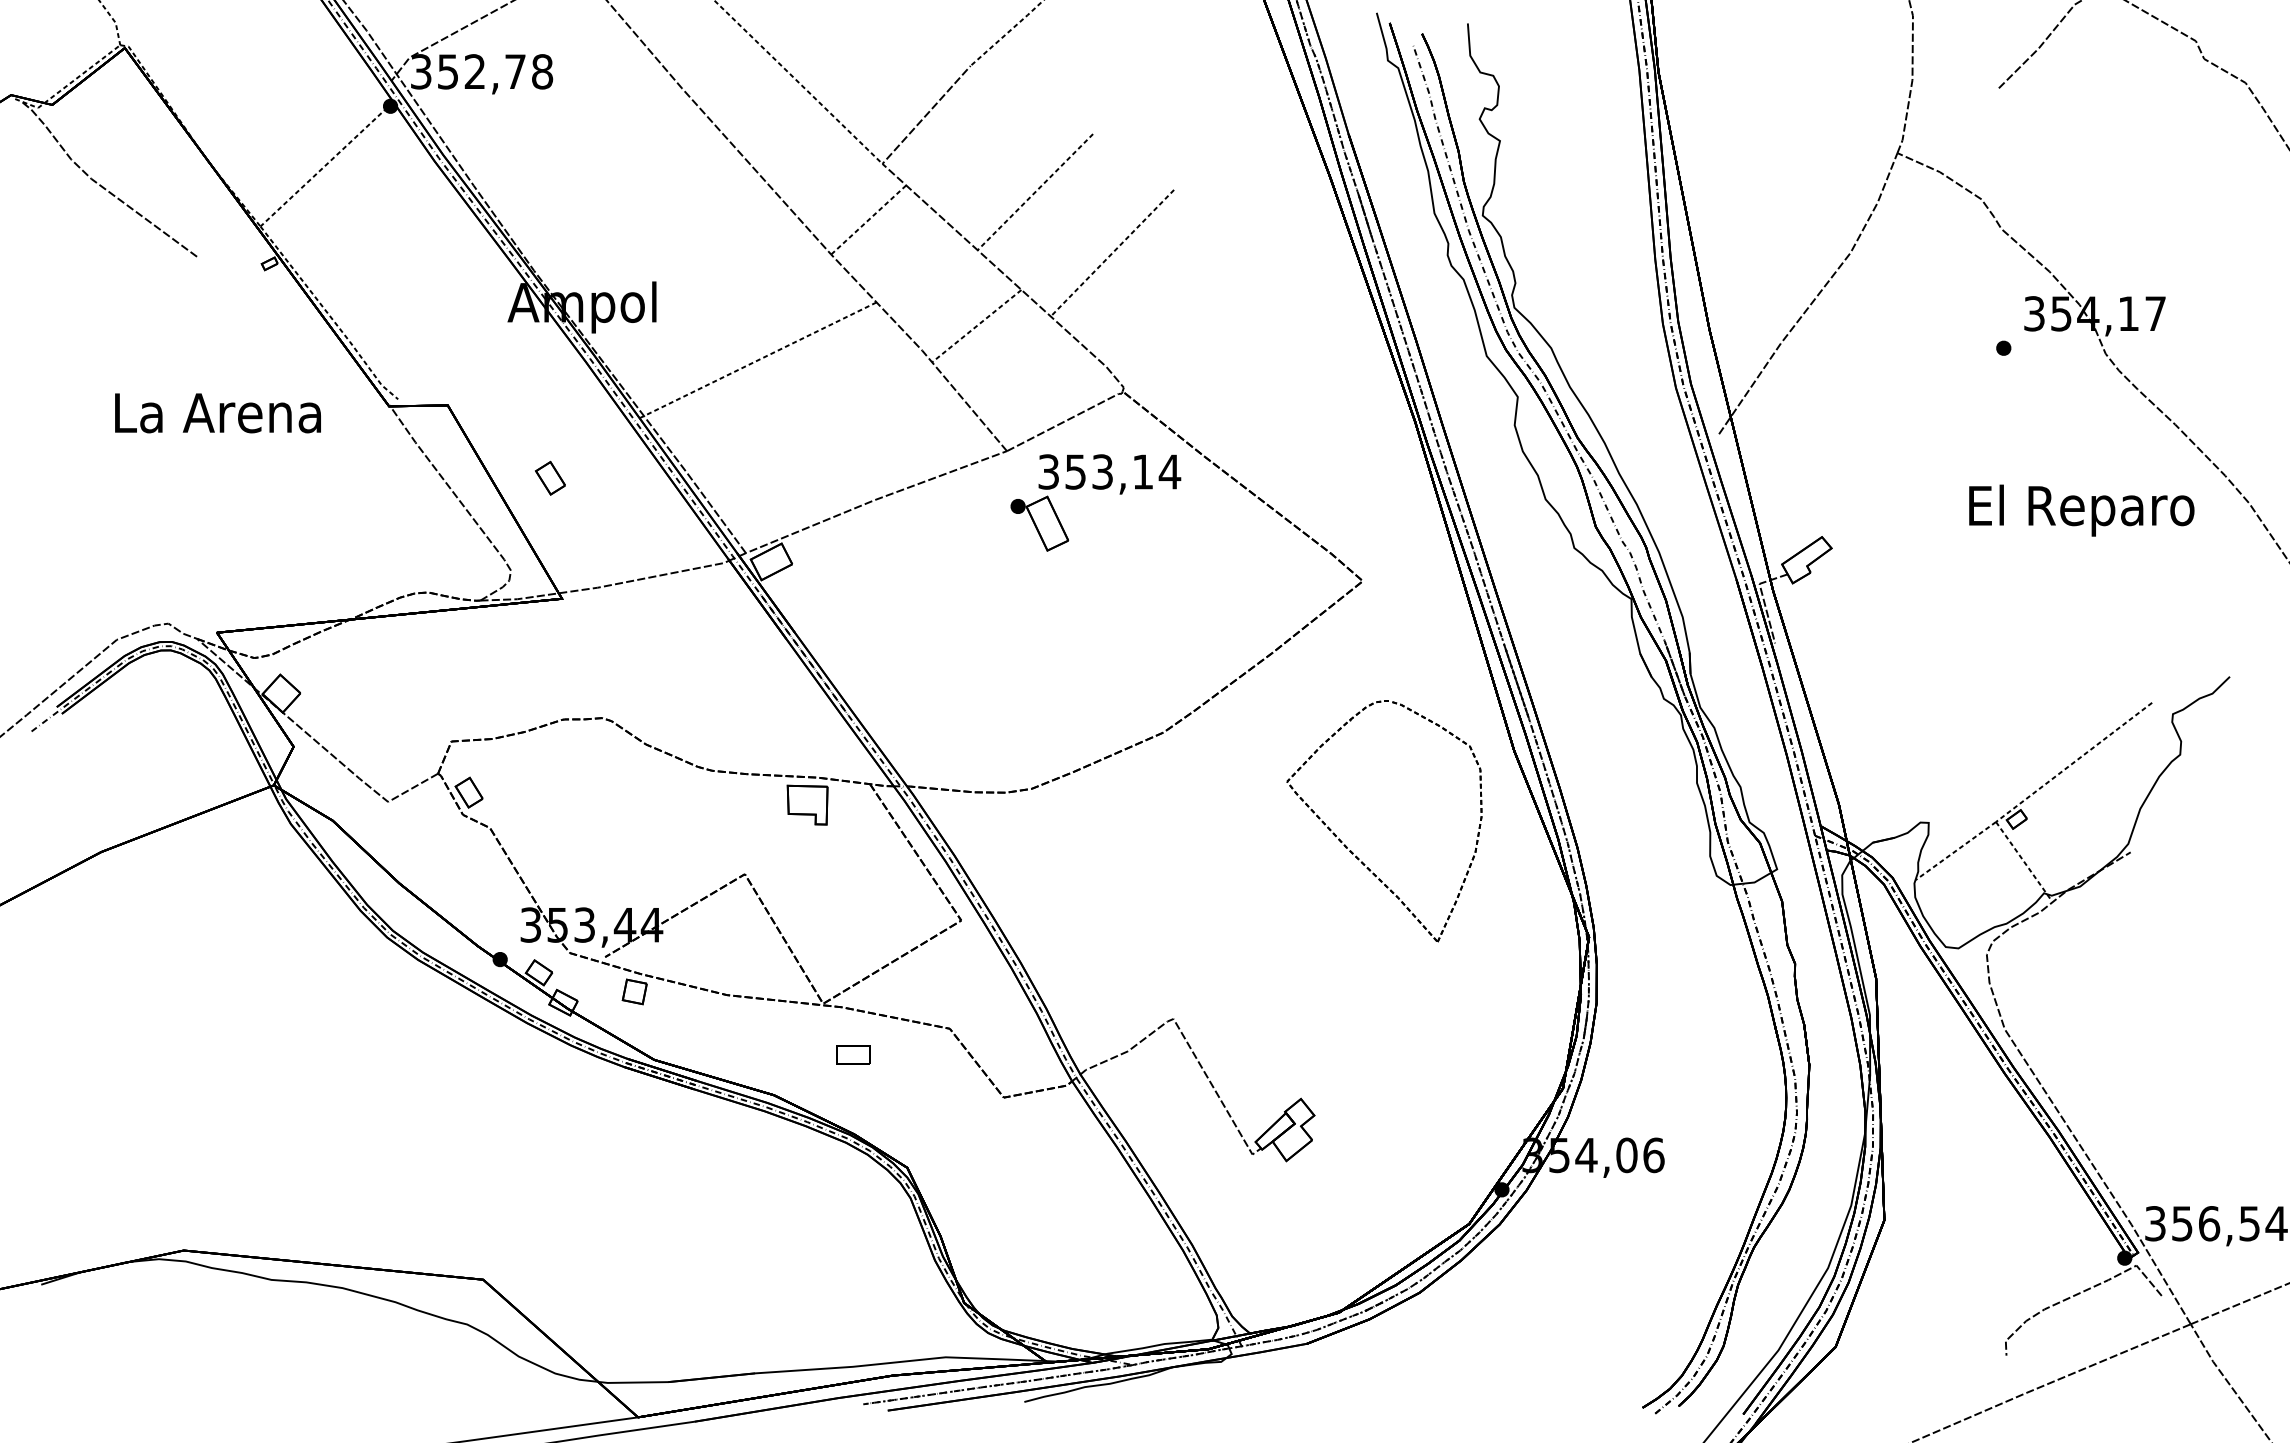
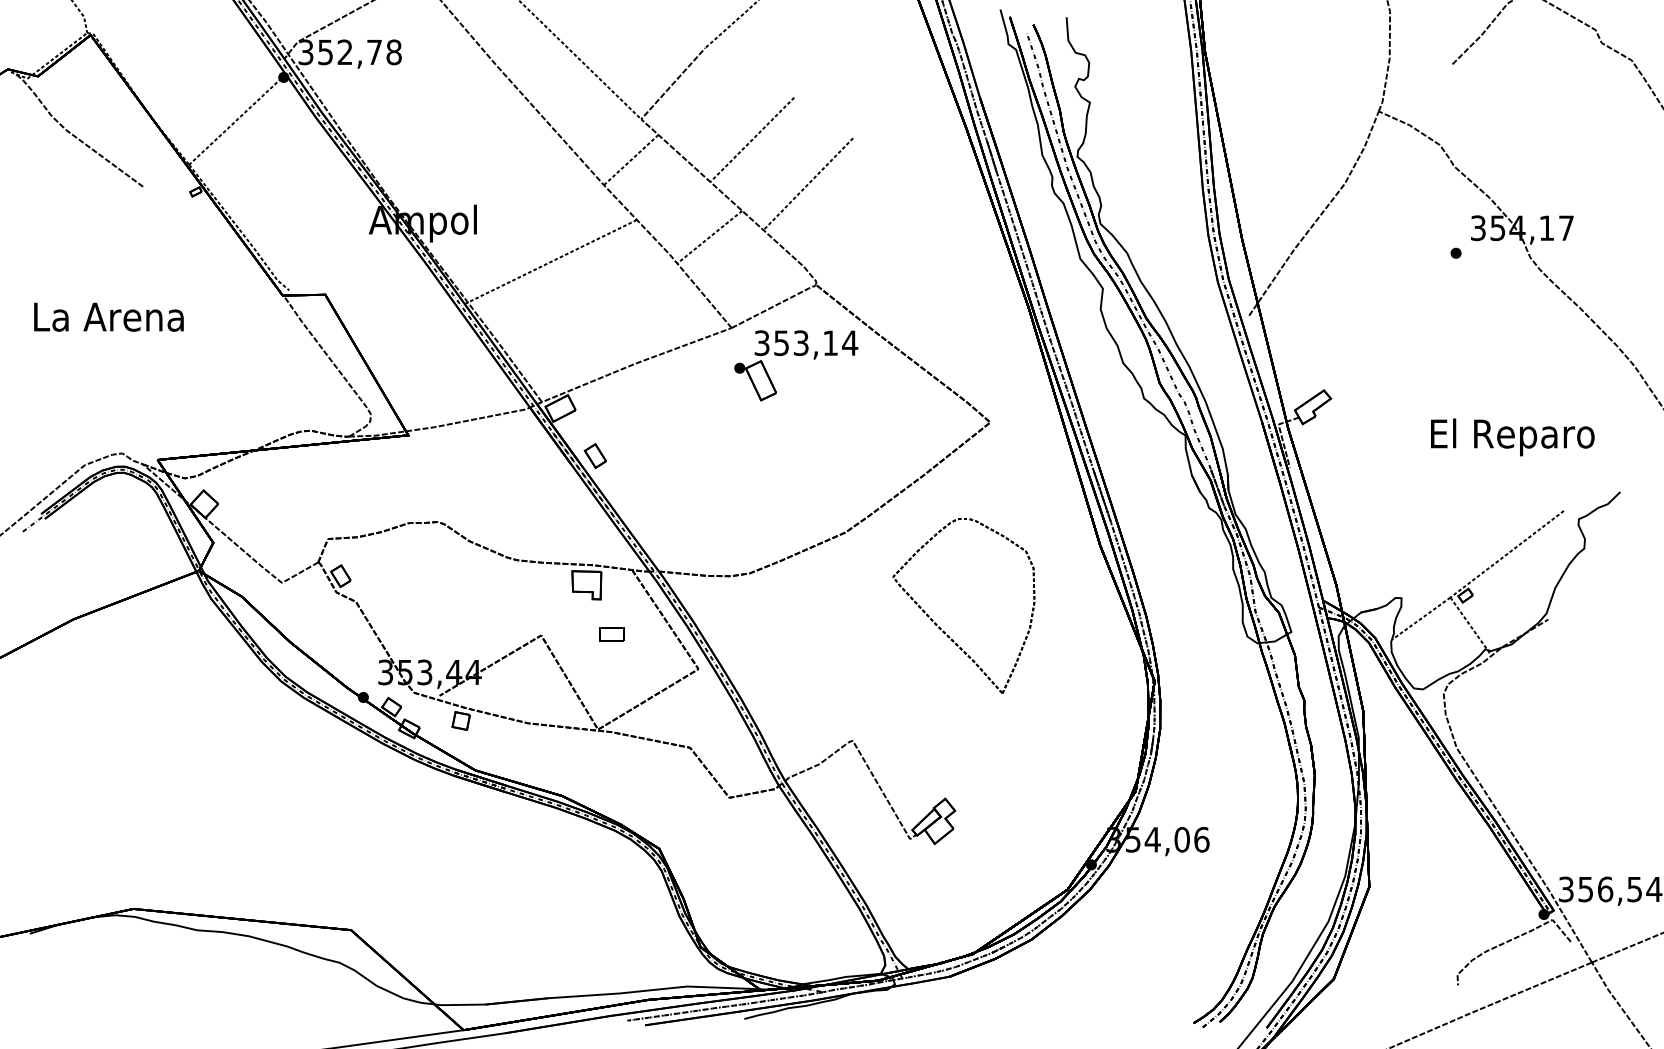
text: (217, 413) -> (108, 317), moved
part: (550, 477) -> (595, 455), moved
text: (2081, 510) -> (1512, 437), moved
part: (1353, 852) -> (941, 628), moved
part: (853, 1054) -> (612, 634), moved

